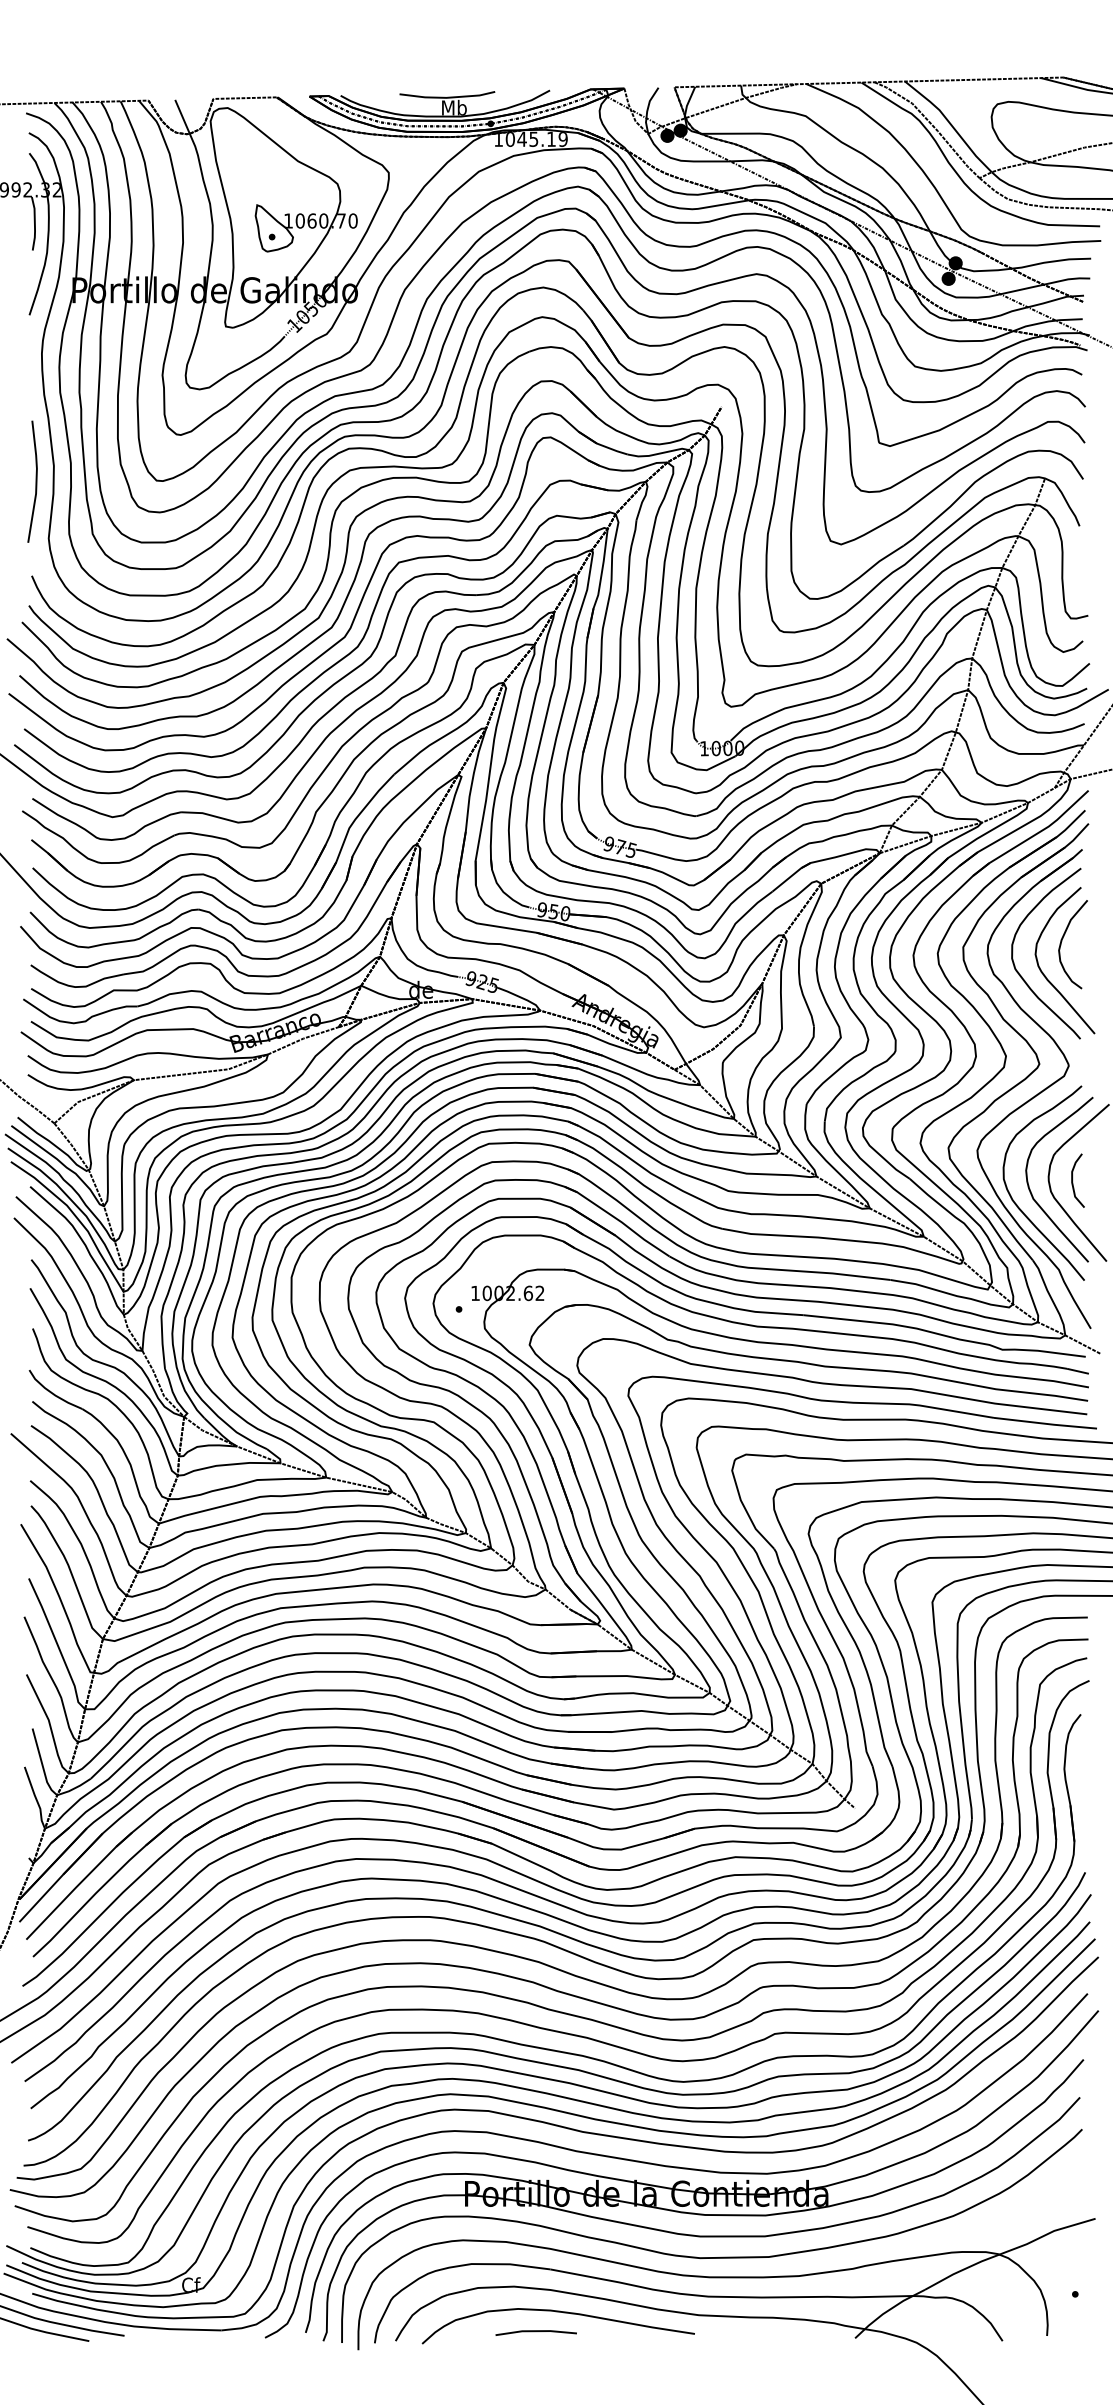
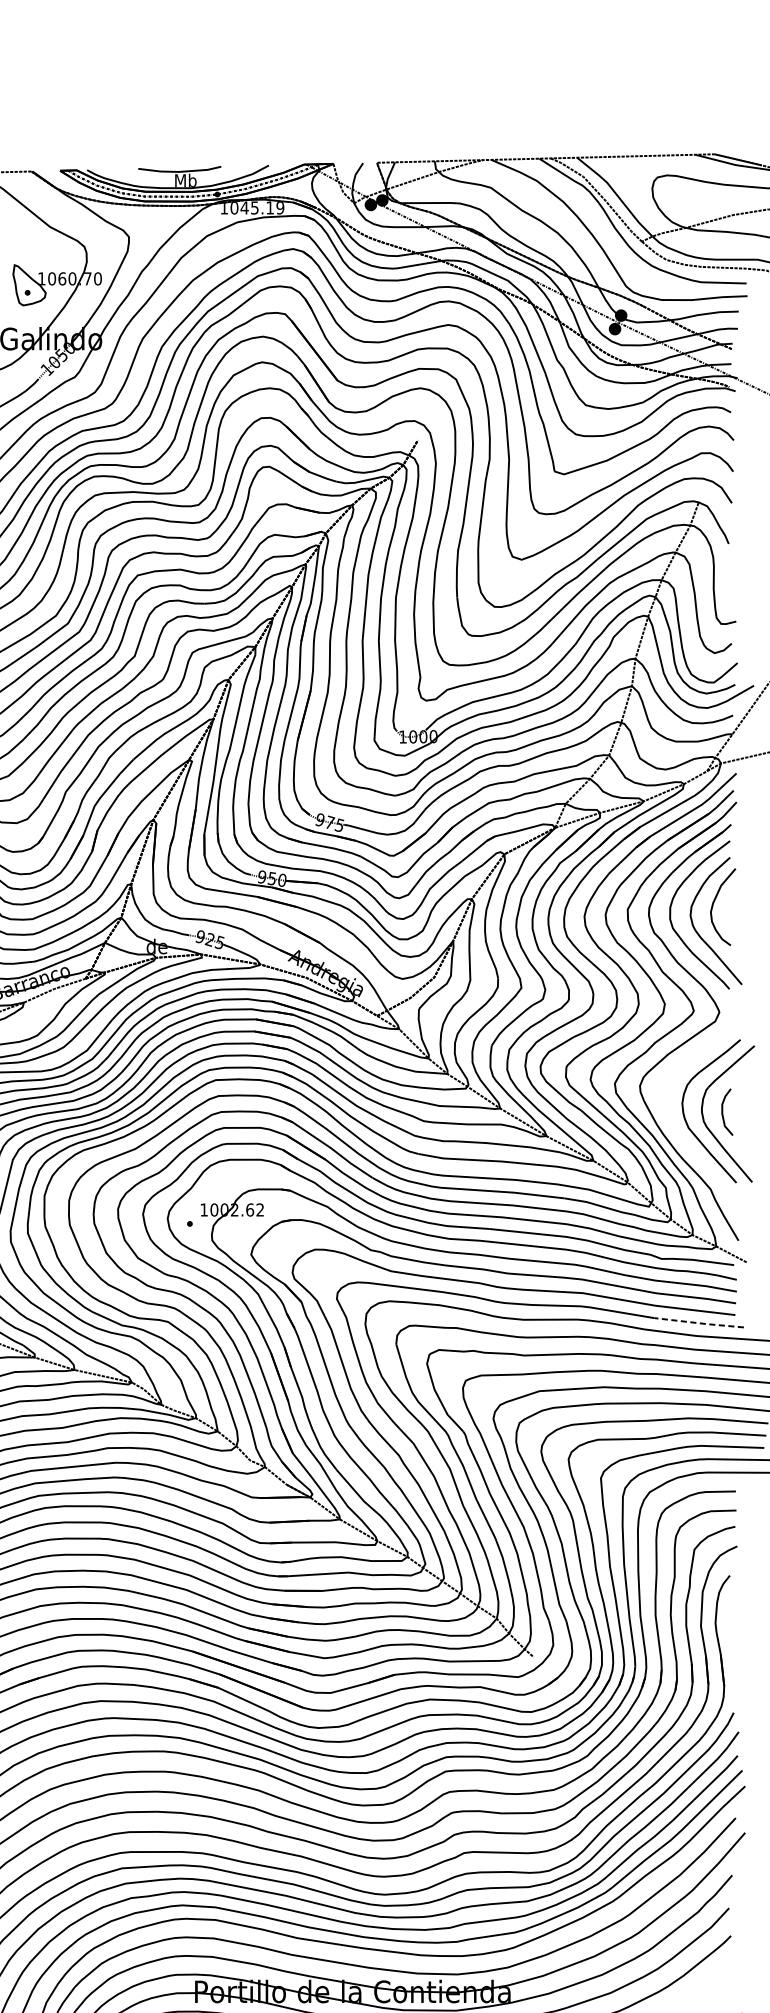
curve: (1017, 1204) -> (674, 1132), removed
line: (1046, 1423) -> (700, 1322), solid -> dashed

